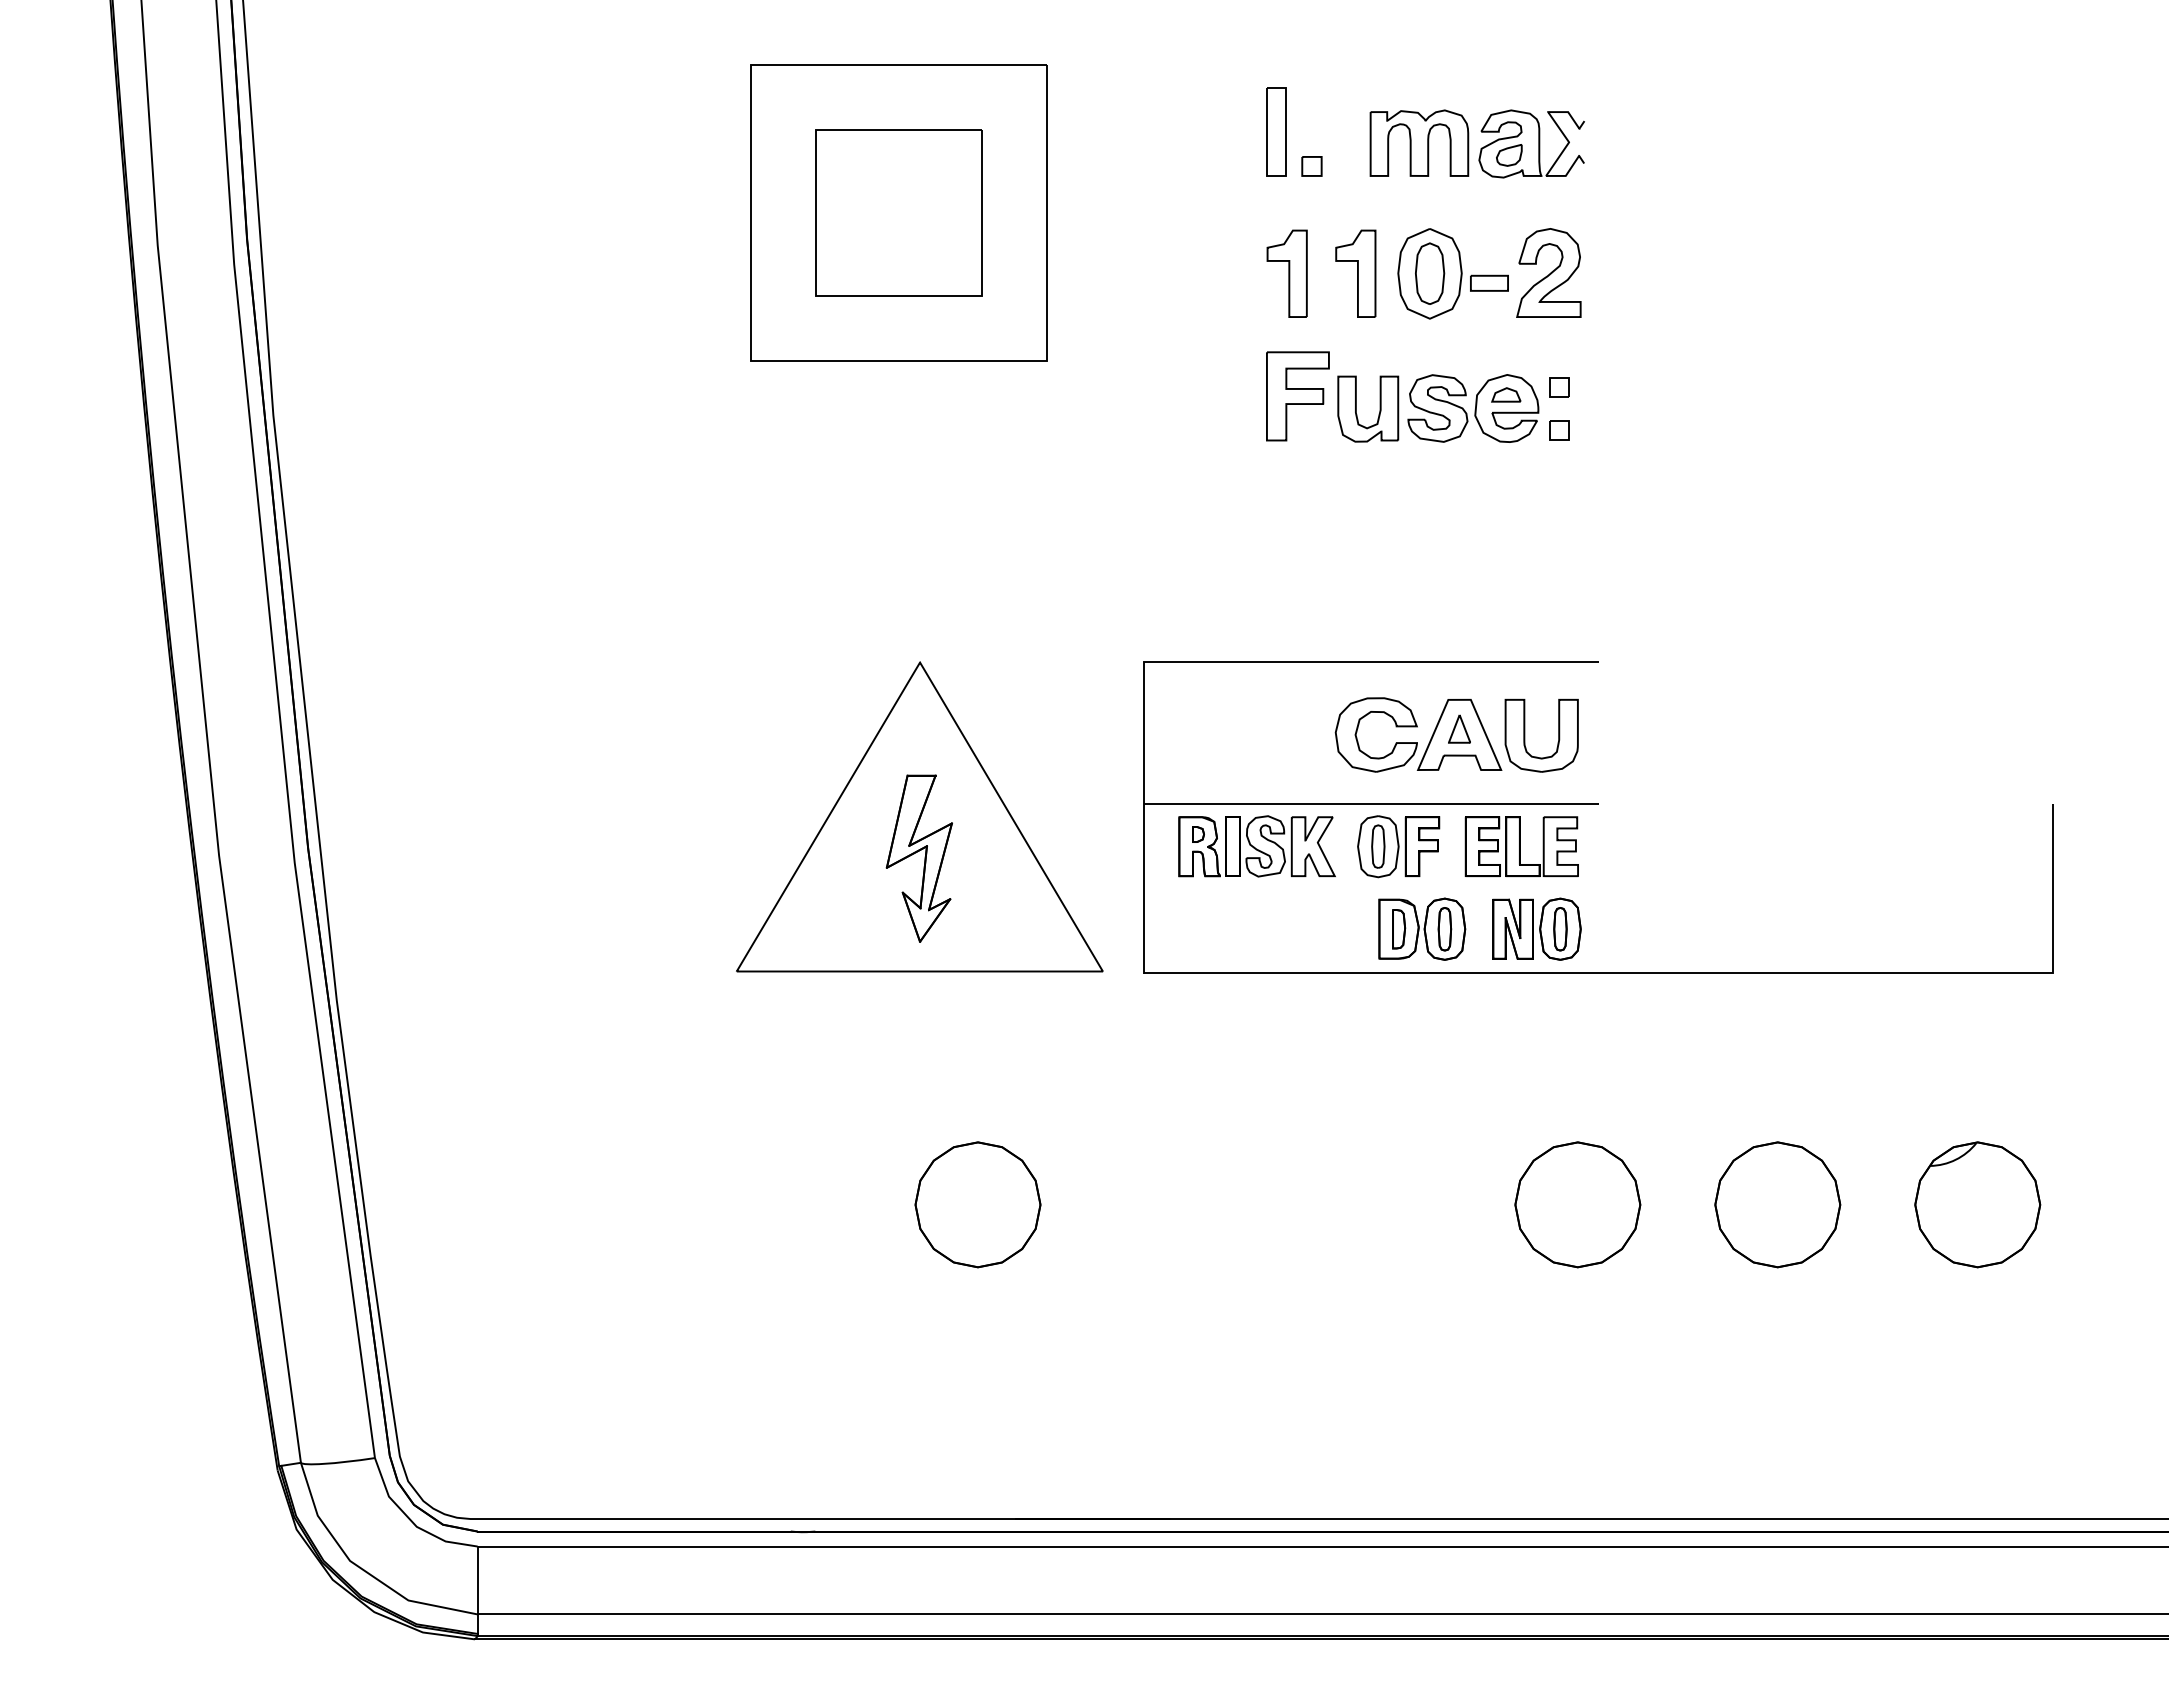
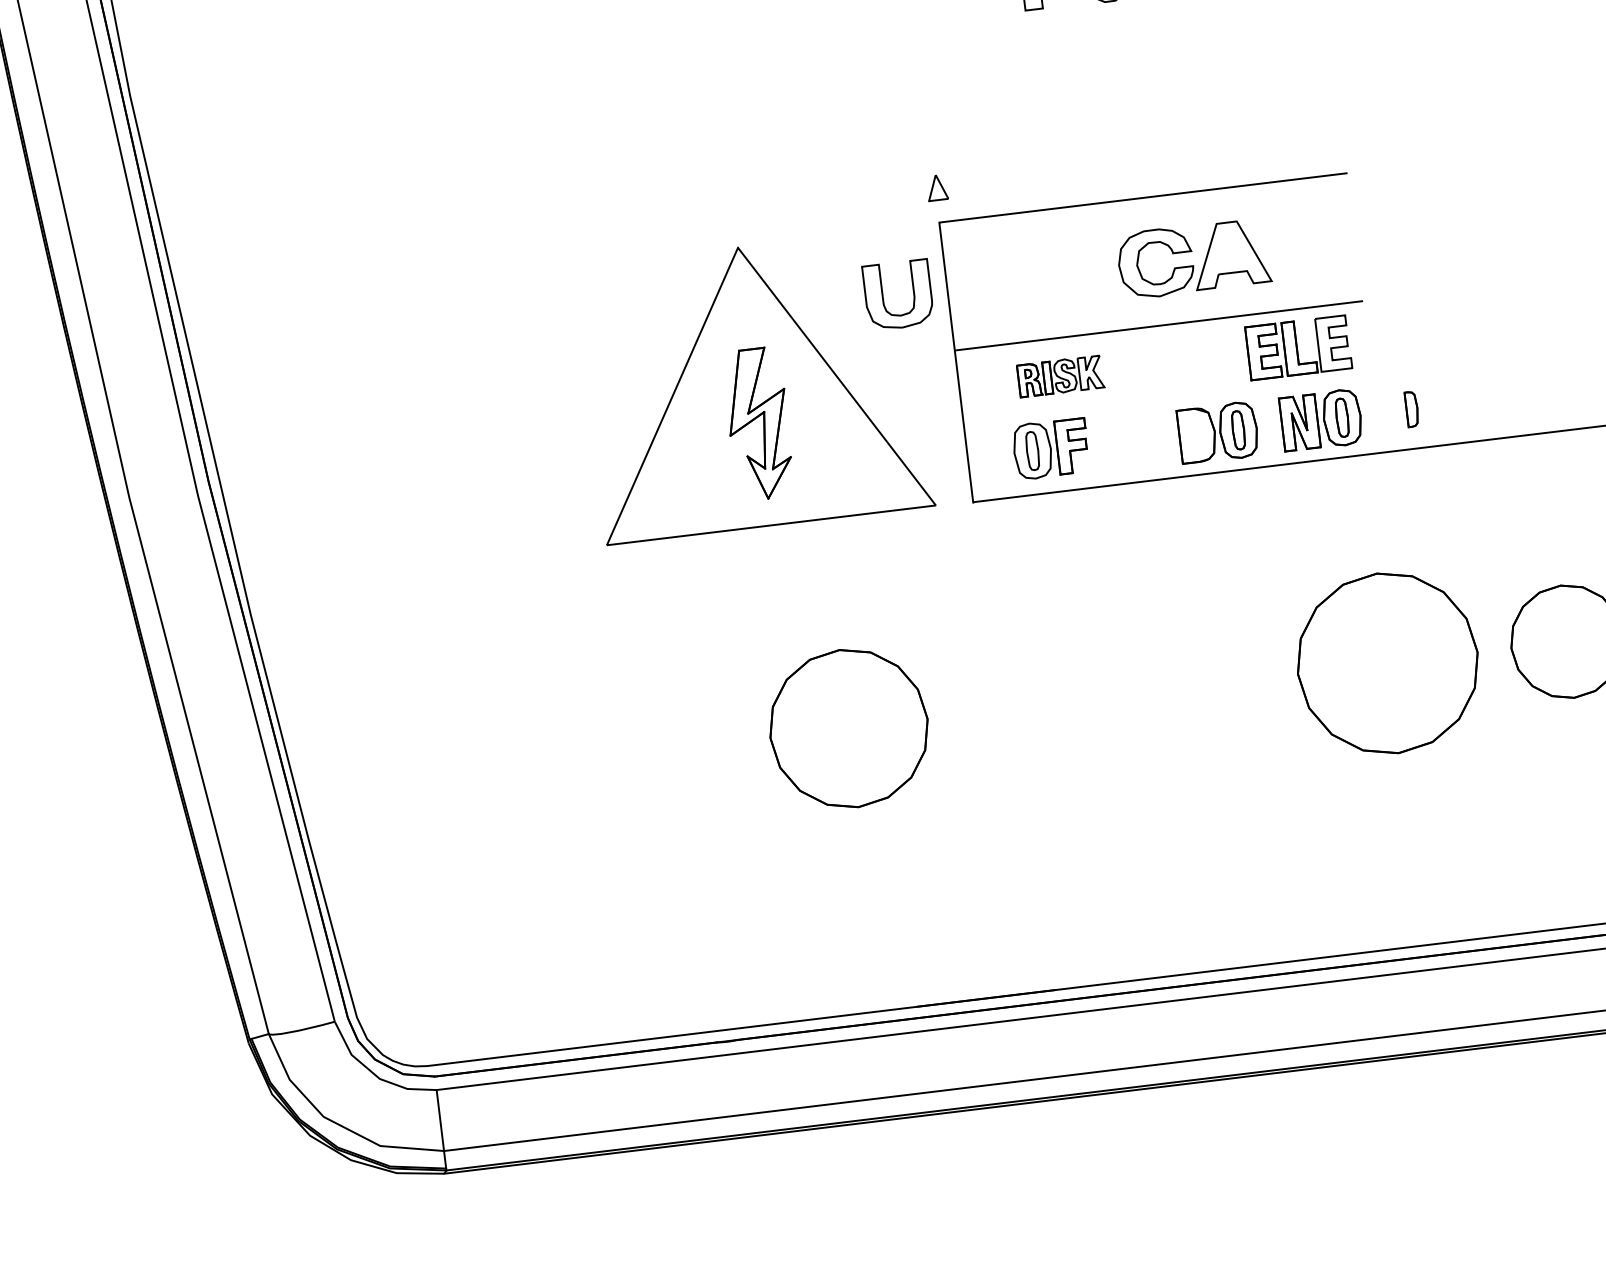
part: (1459, 728) -> (937, 187), moved
part: (1525, 735) -> (883, 296), moved
part: (1256, 846) -> (1060, 376), size x0.6
part: (1398, 846) -> (1050, 448), moved
part: (1399, 929) -> (1412, 409), moved
part: (977, 1204) -> (848, 728), size x1.4
part: (1577, 1204) -> (1387, 663), size x1.6

